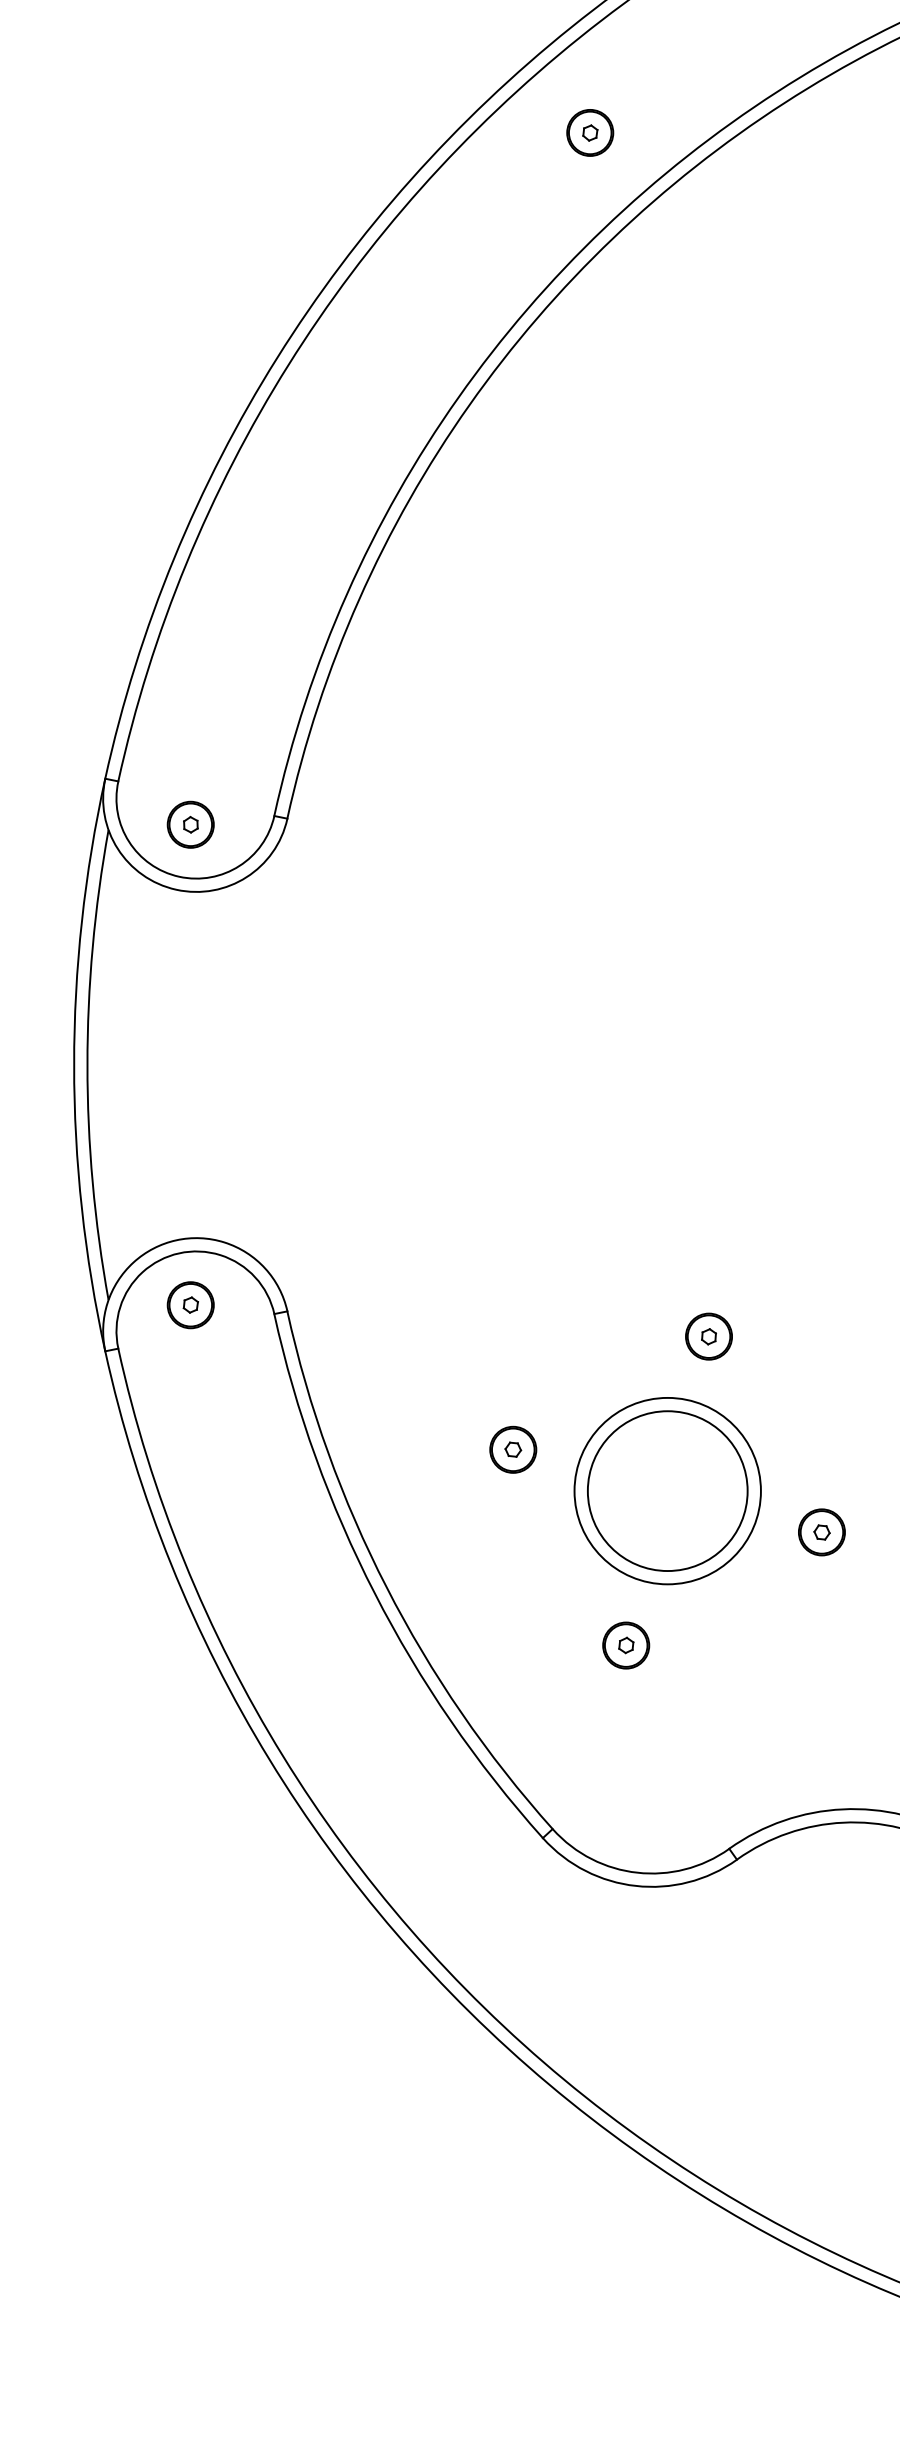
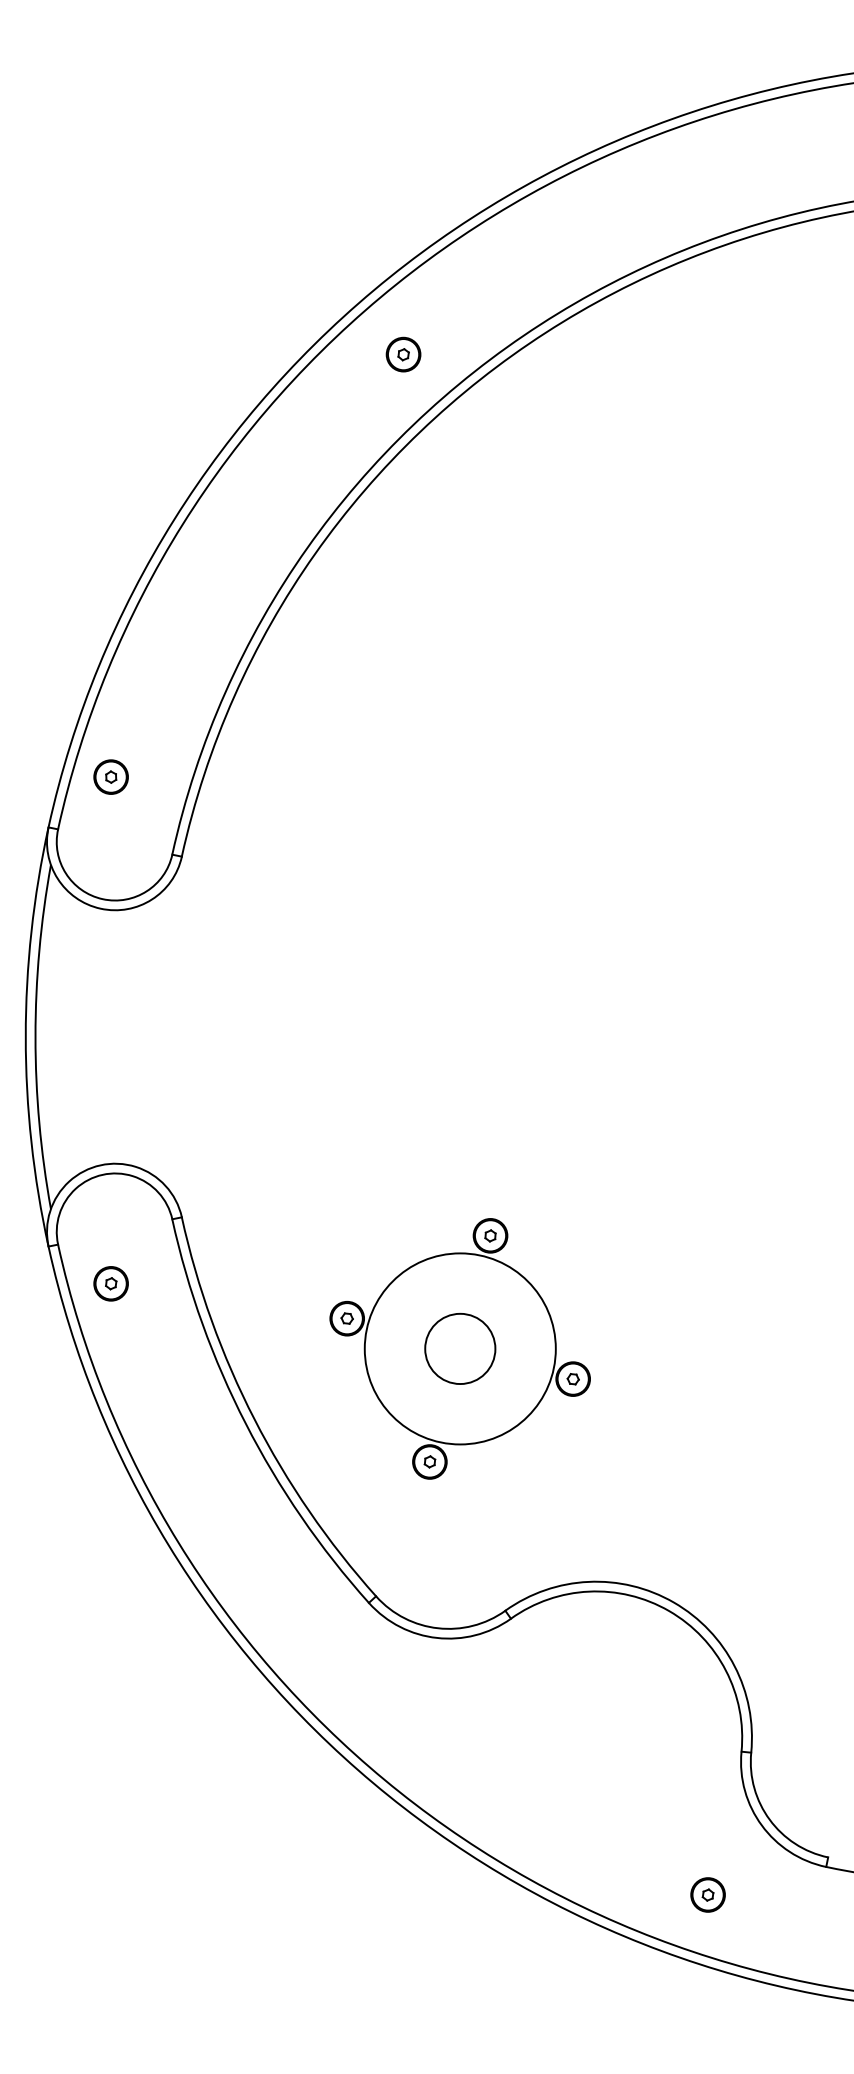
part: (189, 823) -> (110, 776), moved
part: (189, 1304) -> (110, 1283), moved
circle: (666, 1490) -> (459, 1348), size x0.6
circle: (667, 1490) -> (460, 1348), size x1.4

